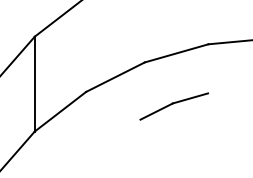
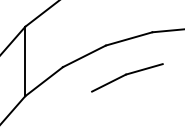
part: (174, 106) -> (127, 77), size x1.43

